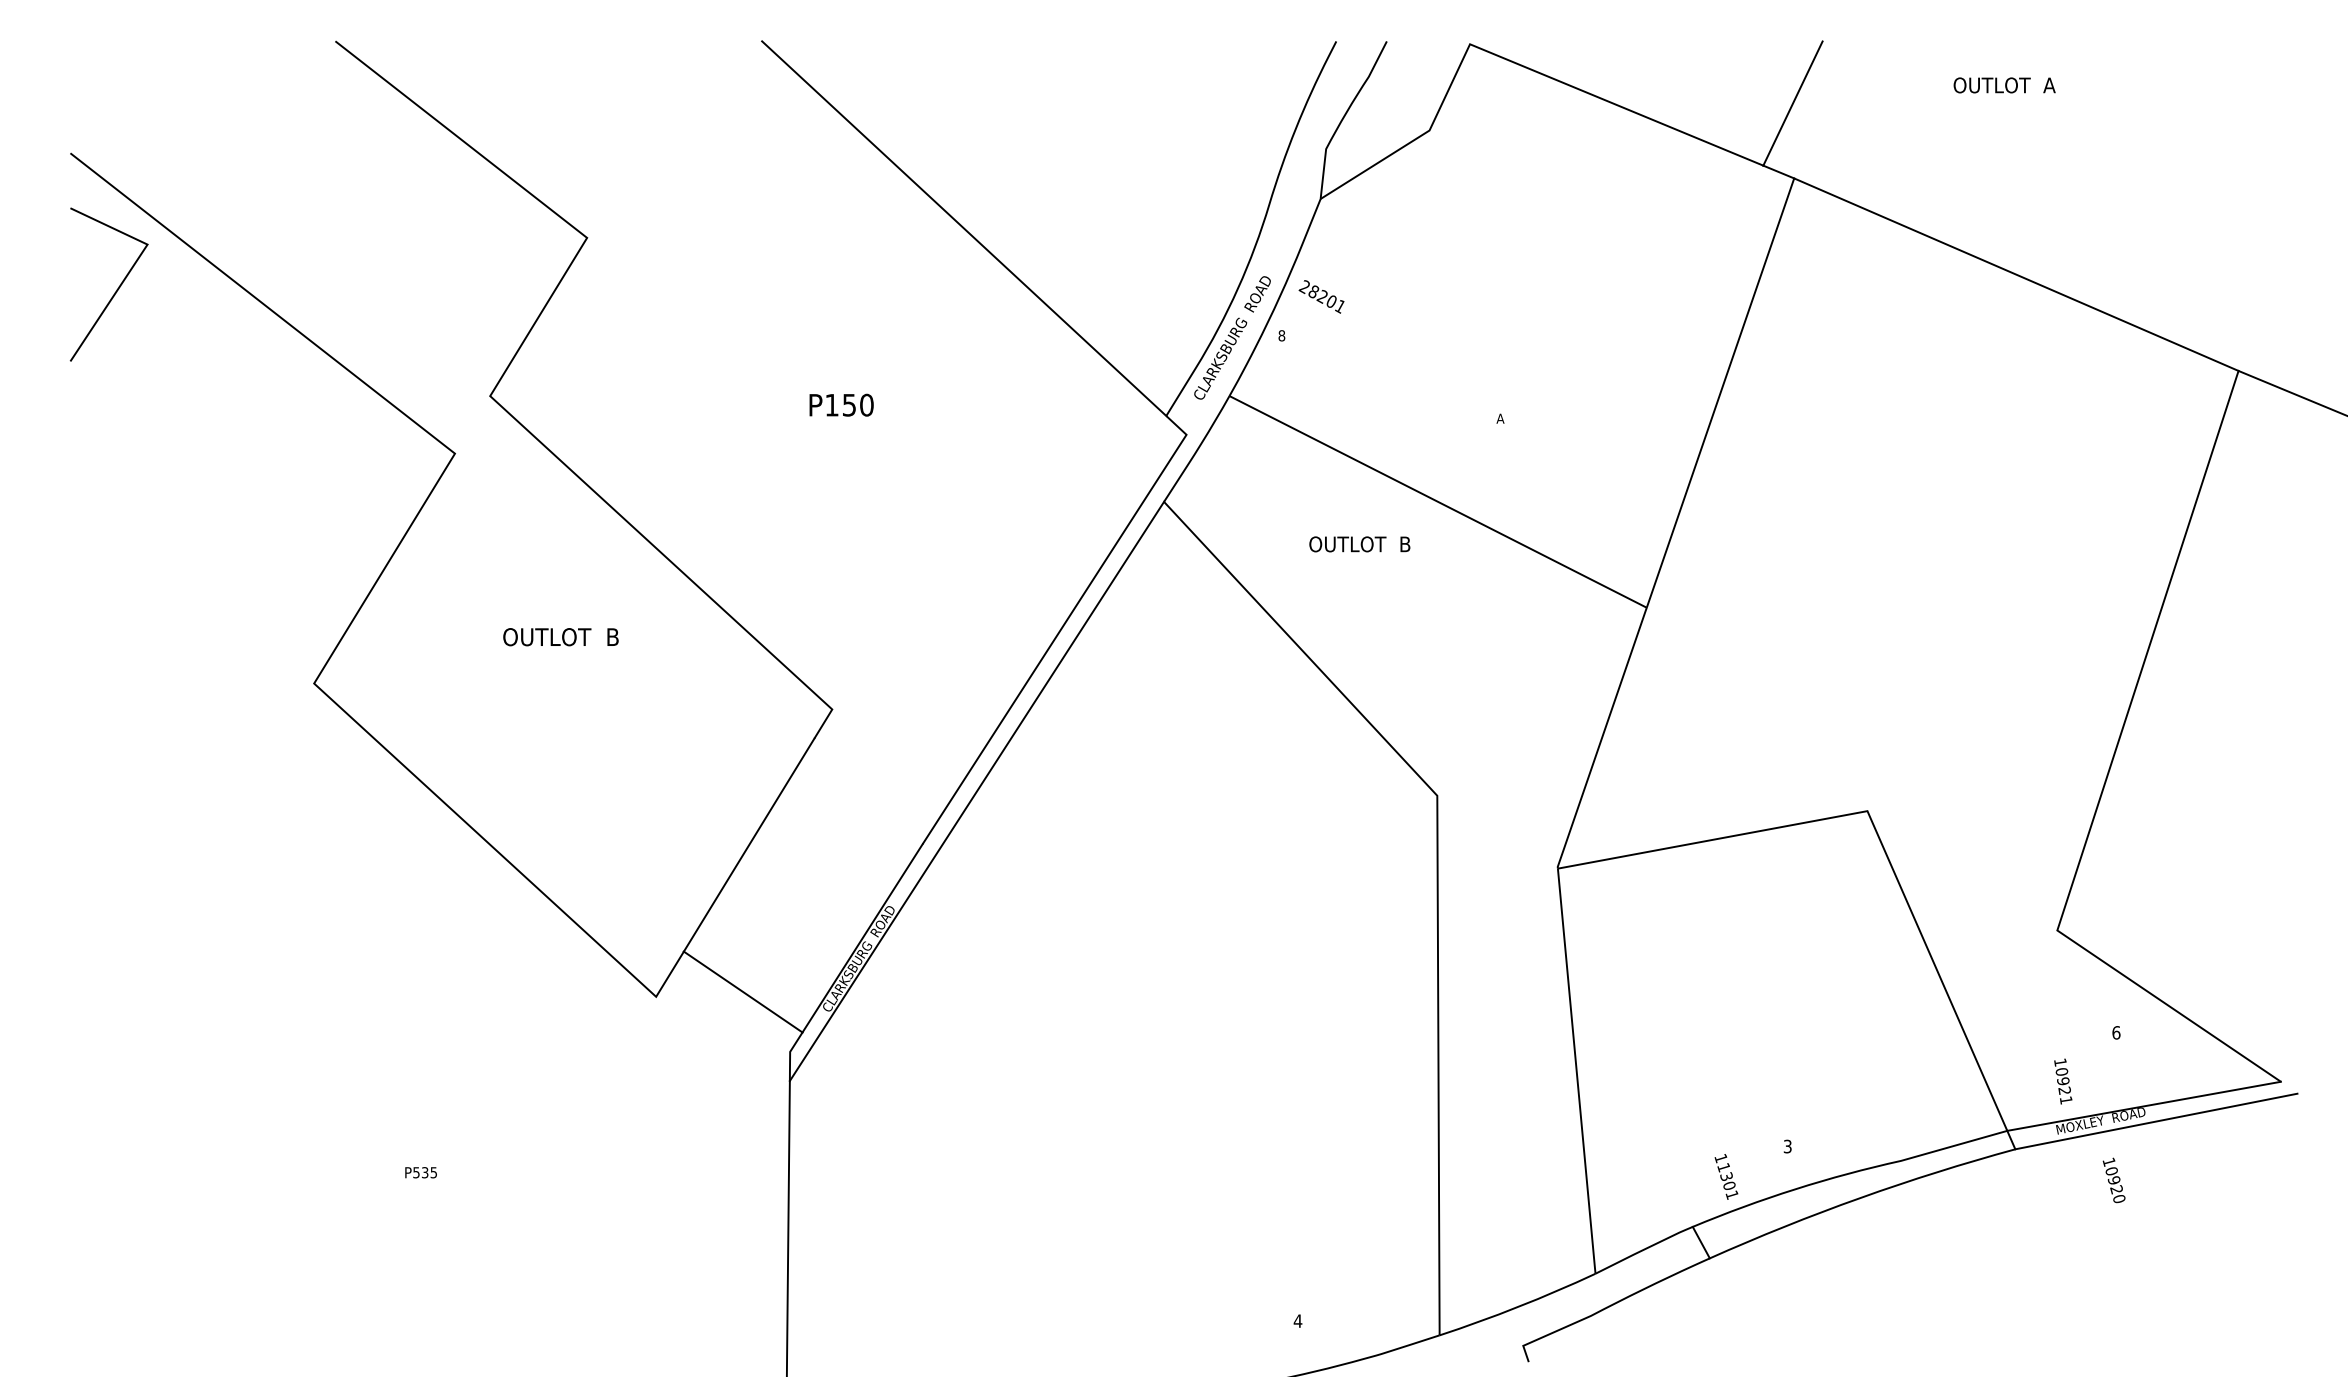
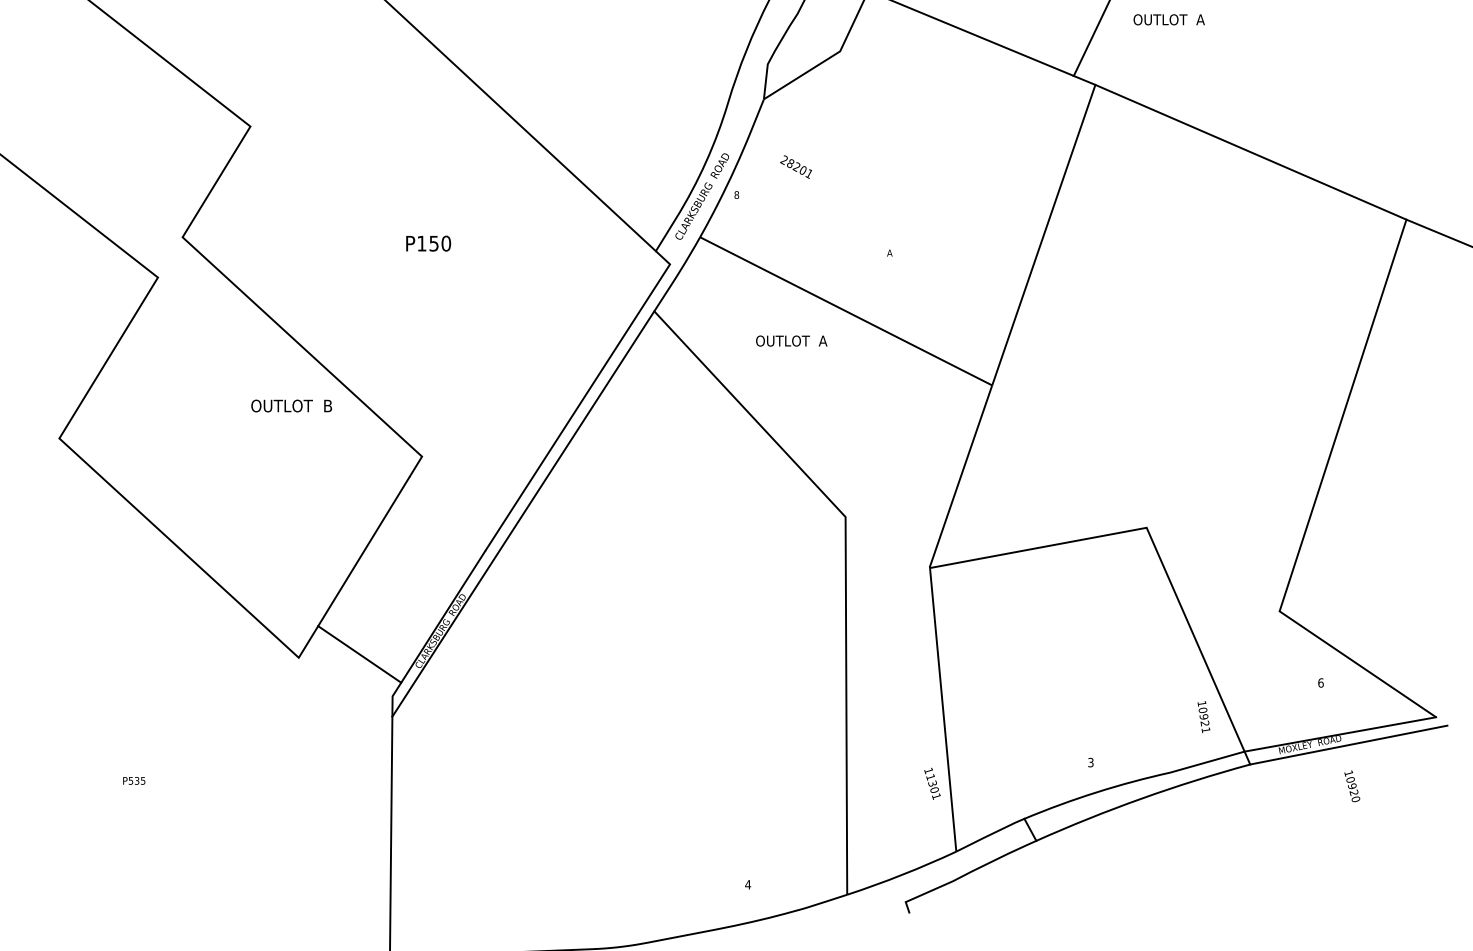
text: (2004, 85) -> (1169, 19), moved
text: (1321, 296) -> (796, 166), moved
text: (1405, 544) -> (823, 341), OUTLOT  B -> OUTLOT  A
text: (560, 637) -> (291, 406), moved
text: (2063, 1081) -> (1204, 717), moved
text: (1726, 1176) -> (932, 783), moved
text: (2113, 1180) -> (1351, 786), moved

